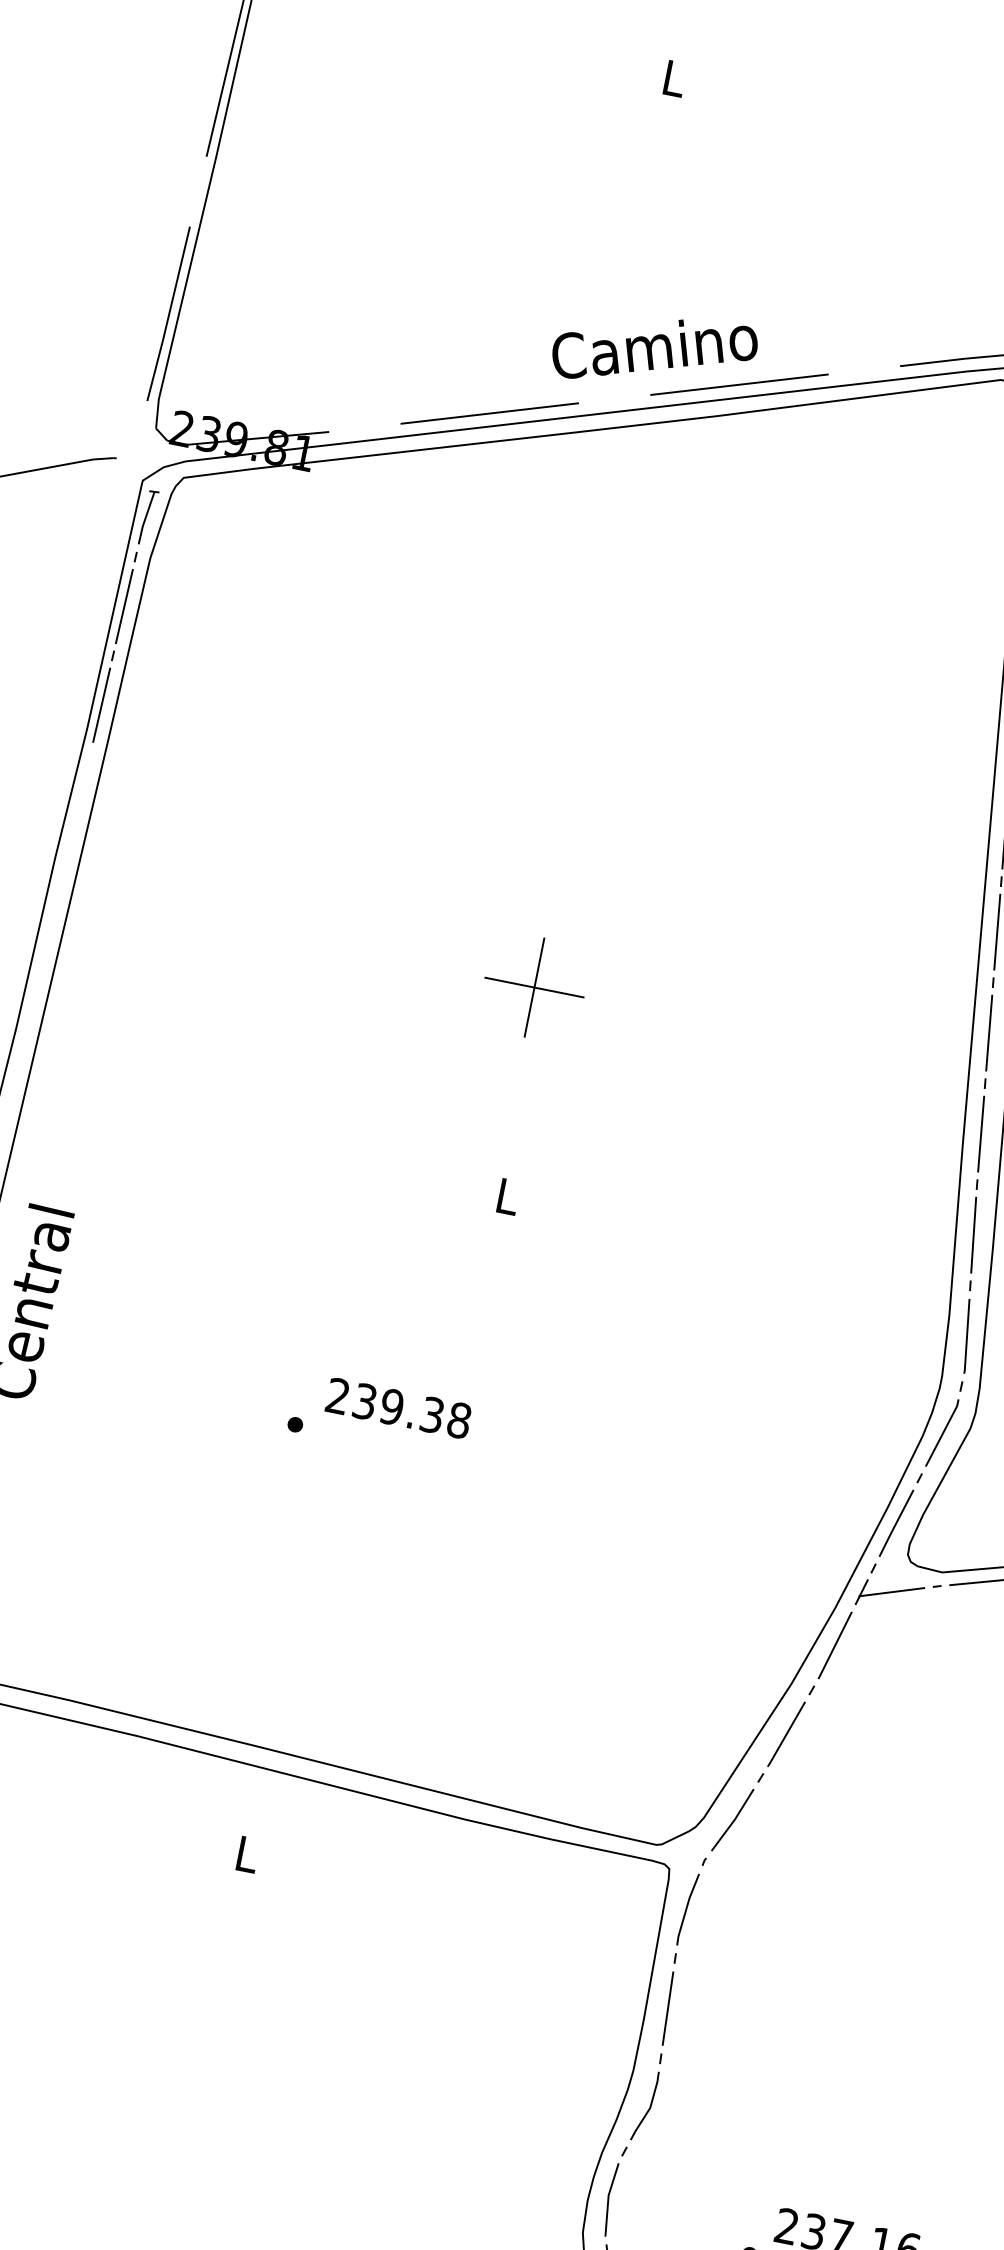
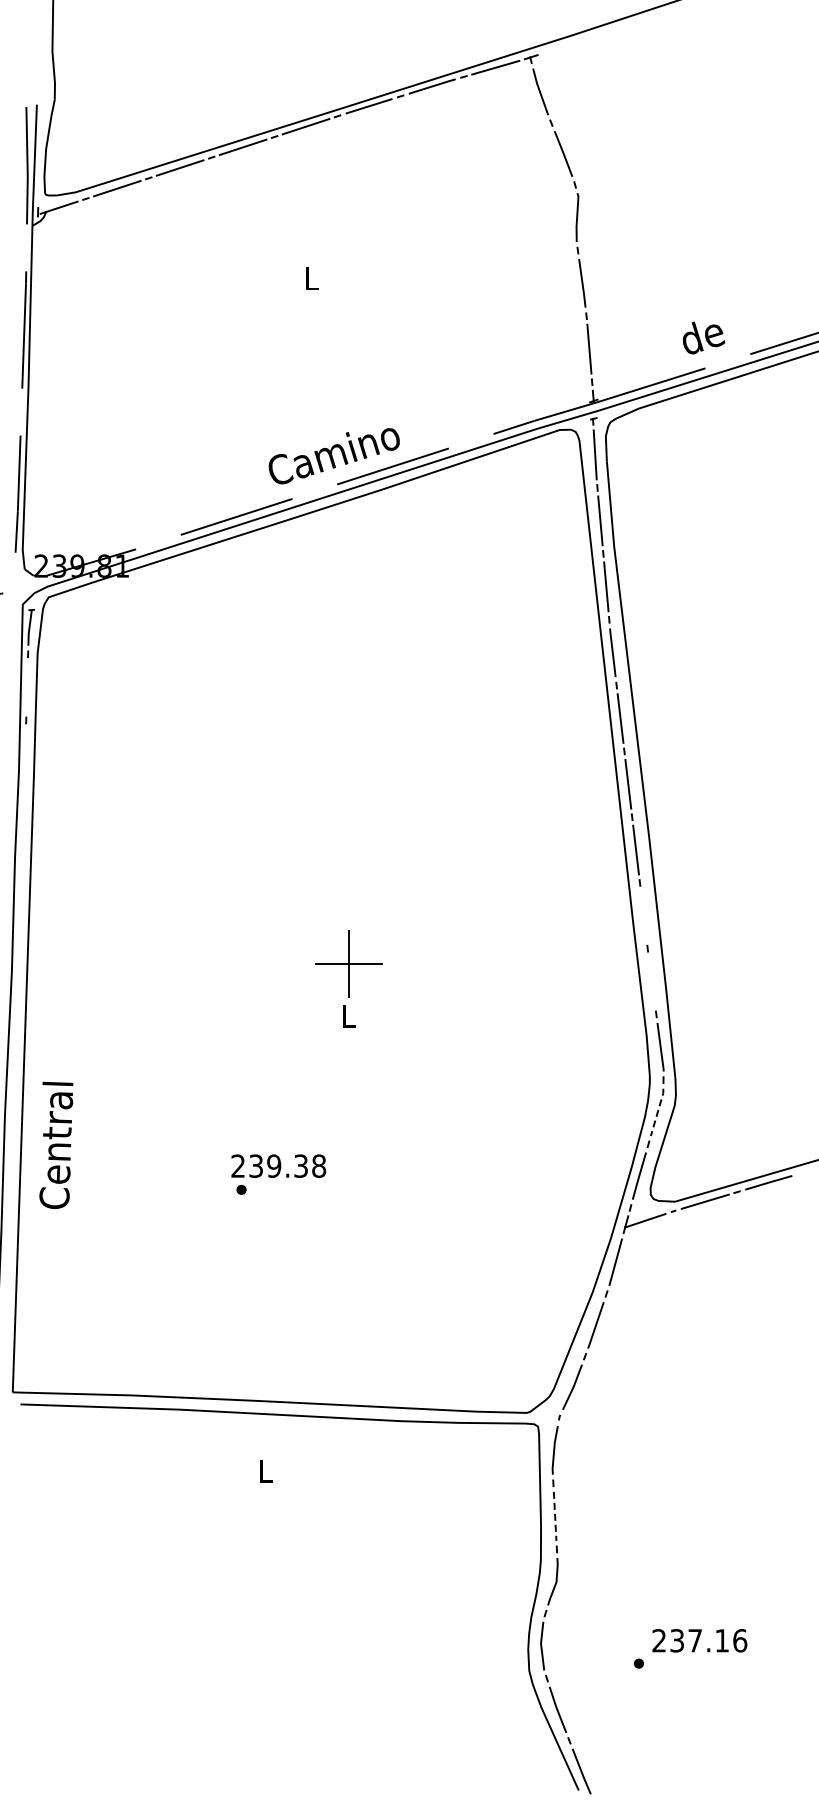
line: (123, 604) -> (26, 686), removed
line: (100, 704) -> (24, 753), removed
part: (534, 986) -> (348, 963), moved
line: (980, 1133) -> (643, 915), removed
line: (972, 1234) -> (651, 981), removed
text: (398, 1407) -> (278, 1165), moved
line: (942, 1433) -> (657, 1112), solid -> dashed
line: (668, 2010) -> (555, 1517), solid -> dashed

